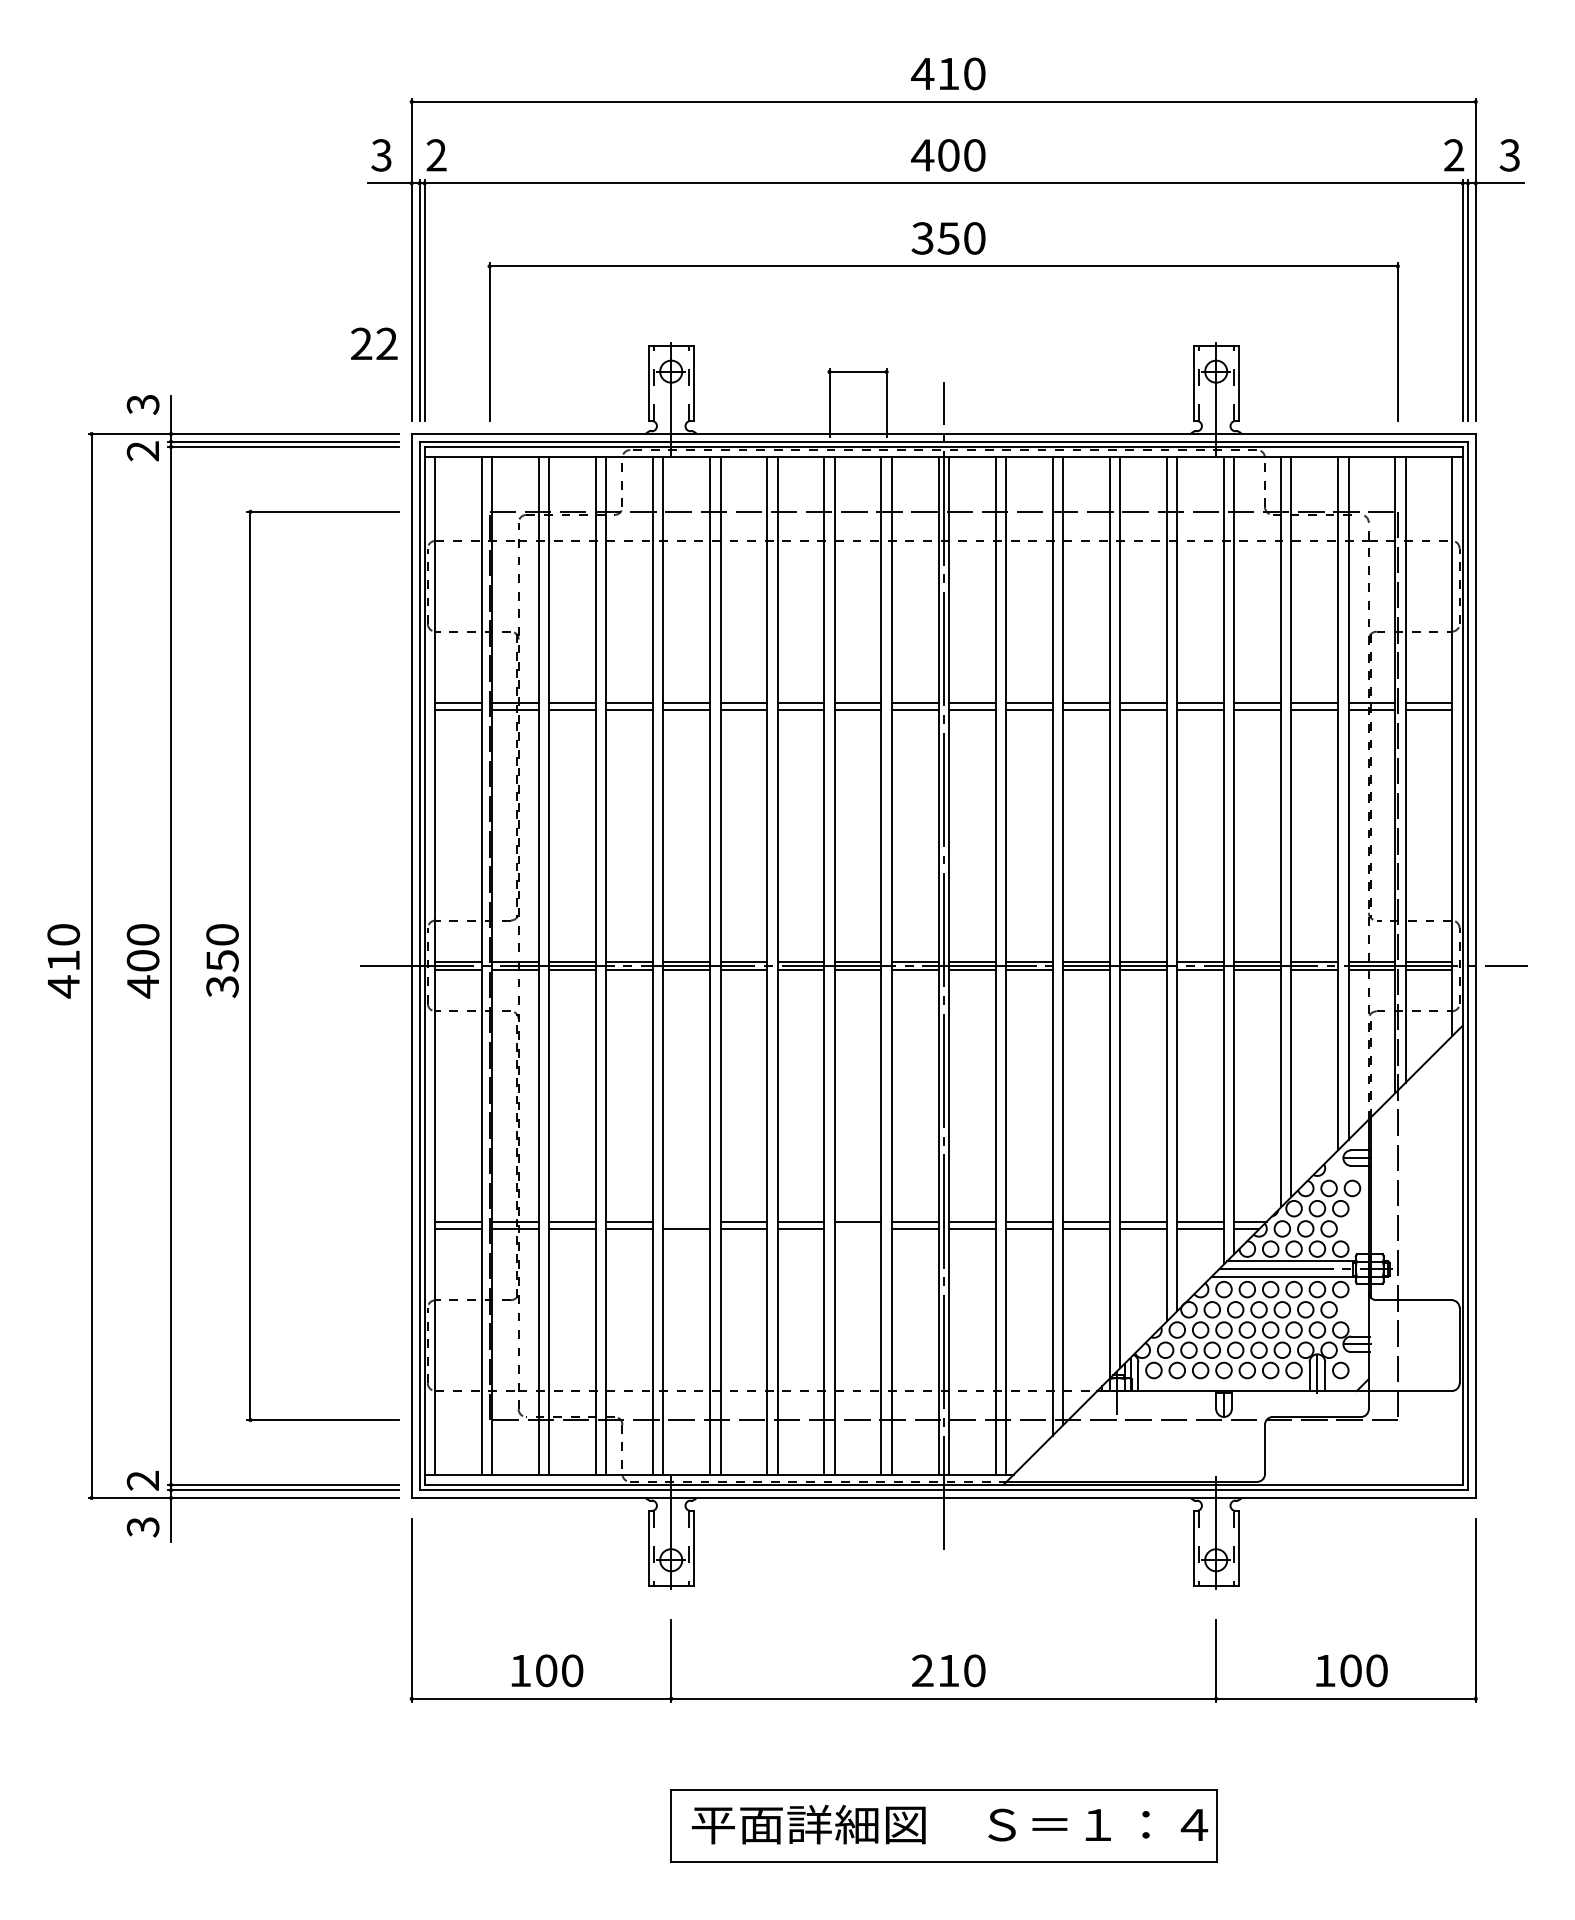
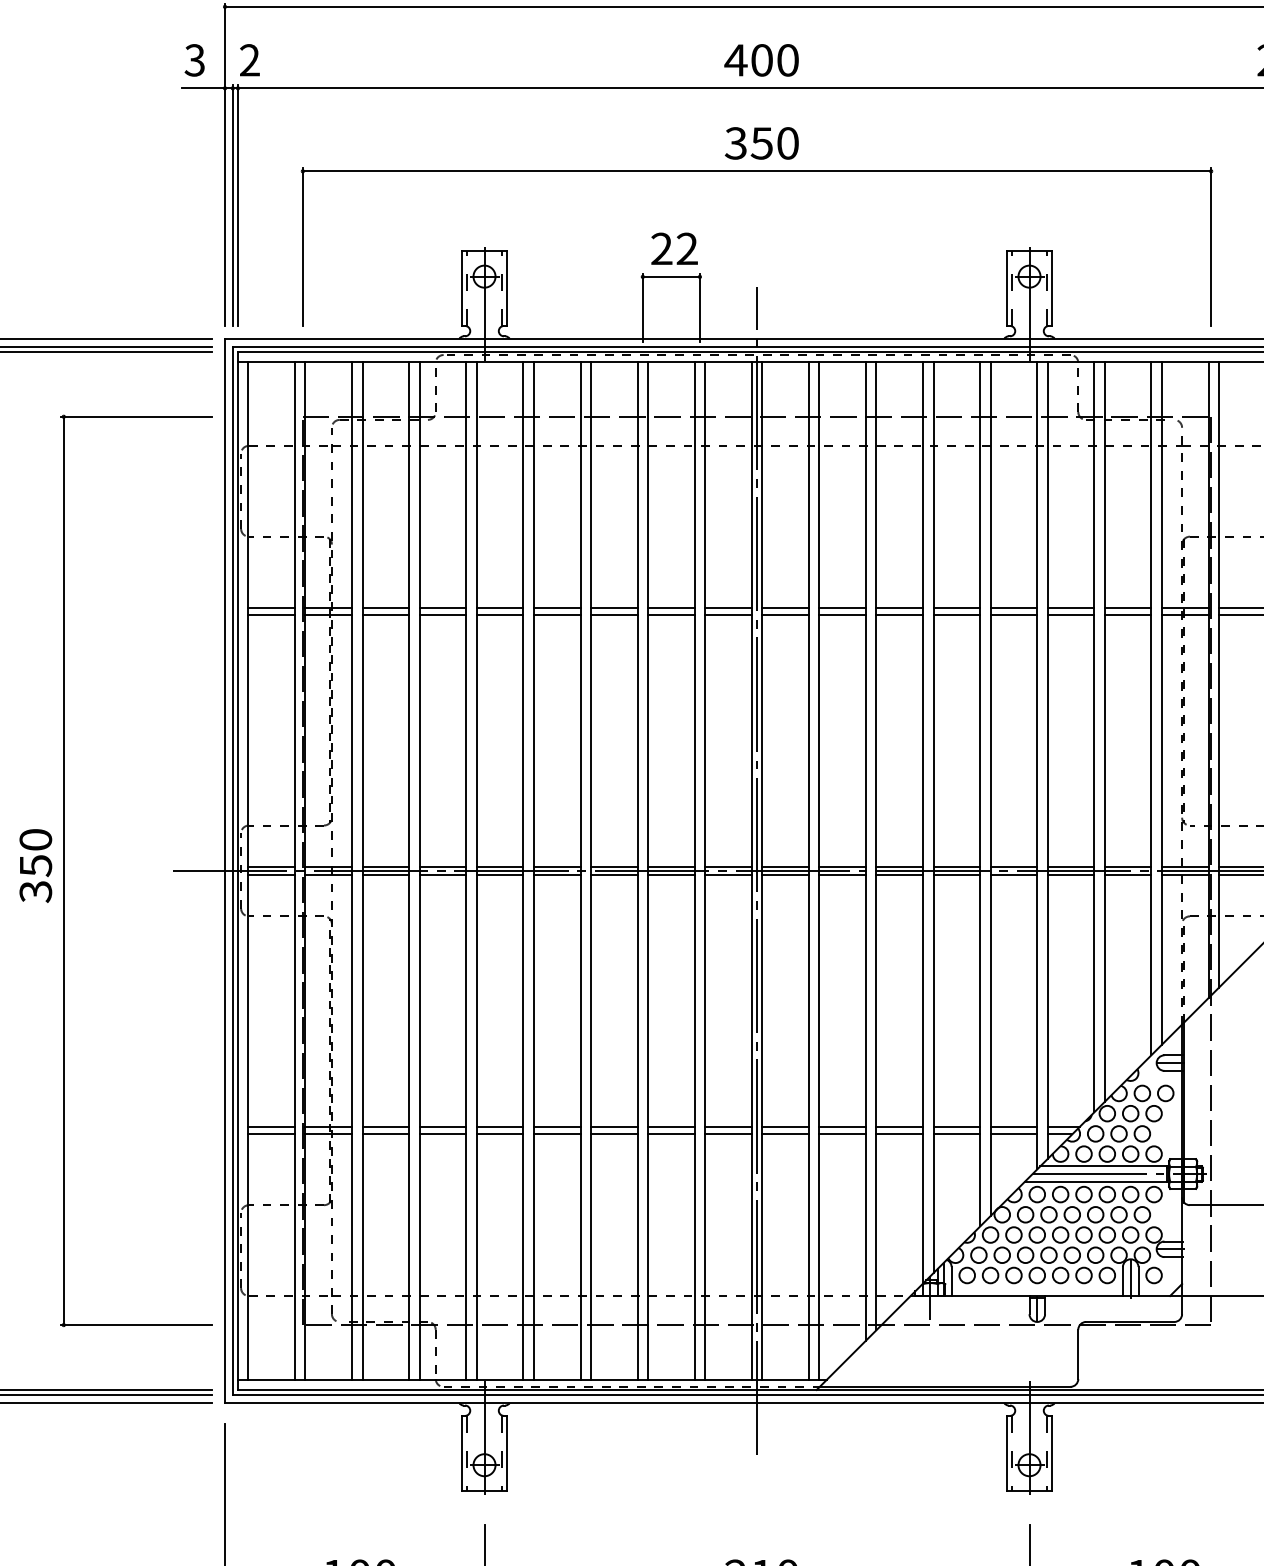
text: (374, 343) -> (674, 248), moved
line: (686, 1221) -> (499, 1126), added
line: (857, 1229) -> (670, 1134), added

